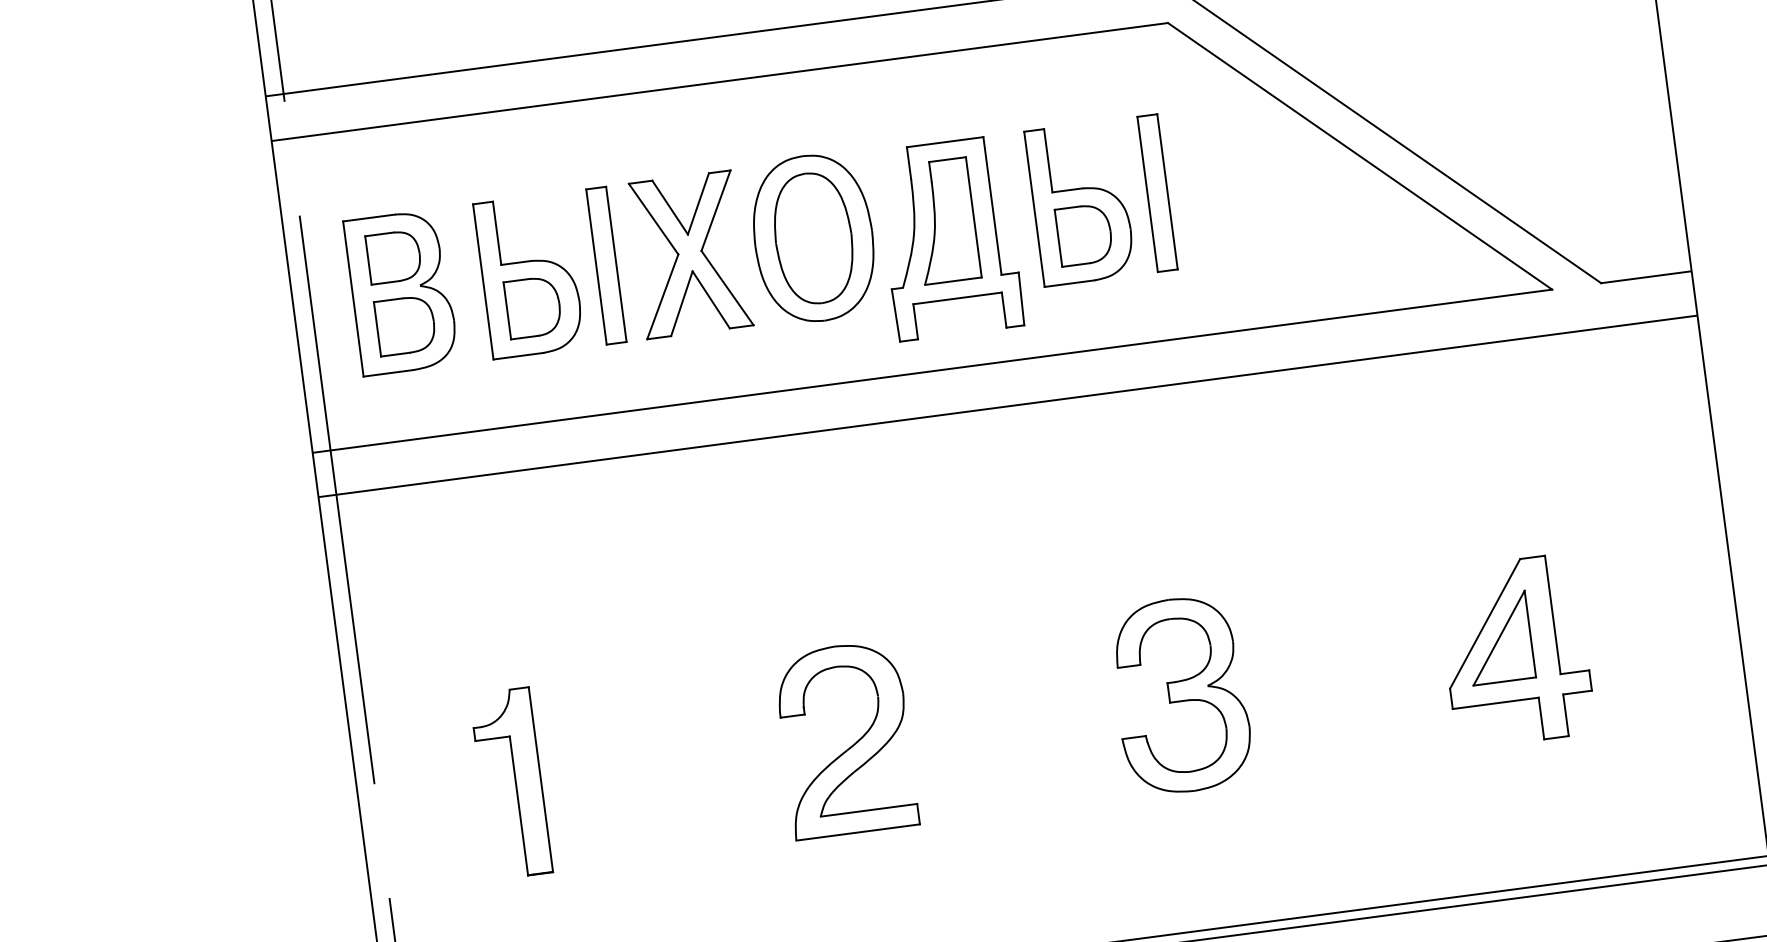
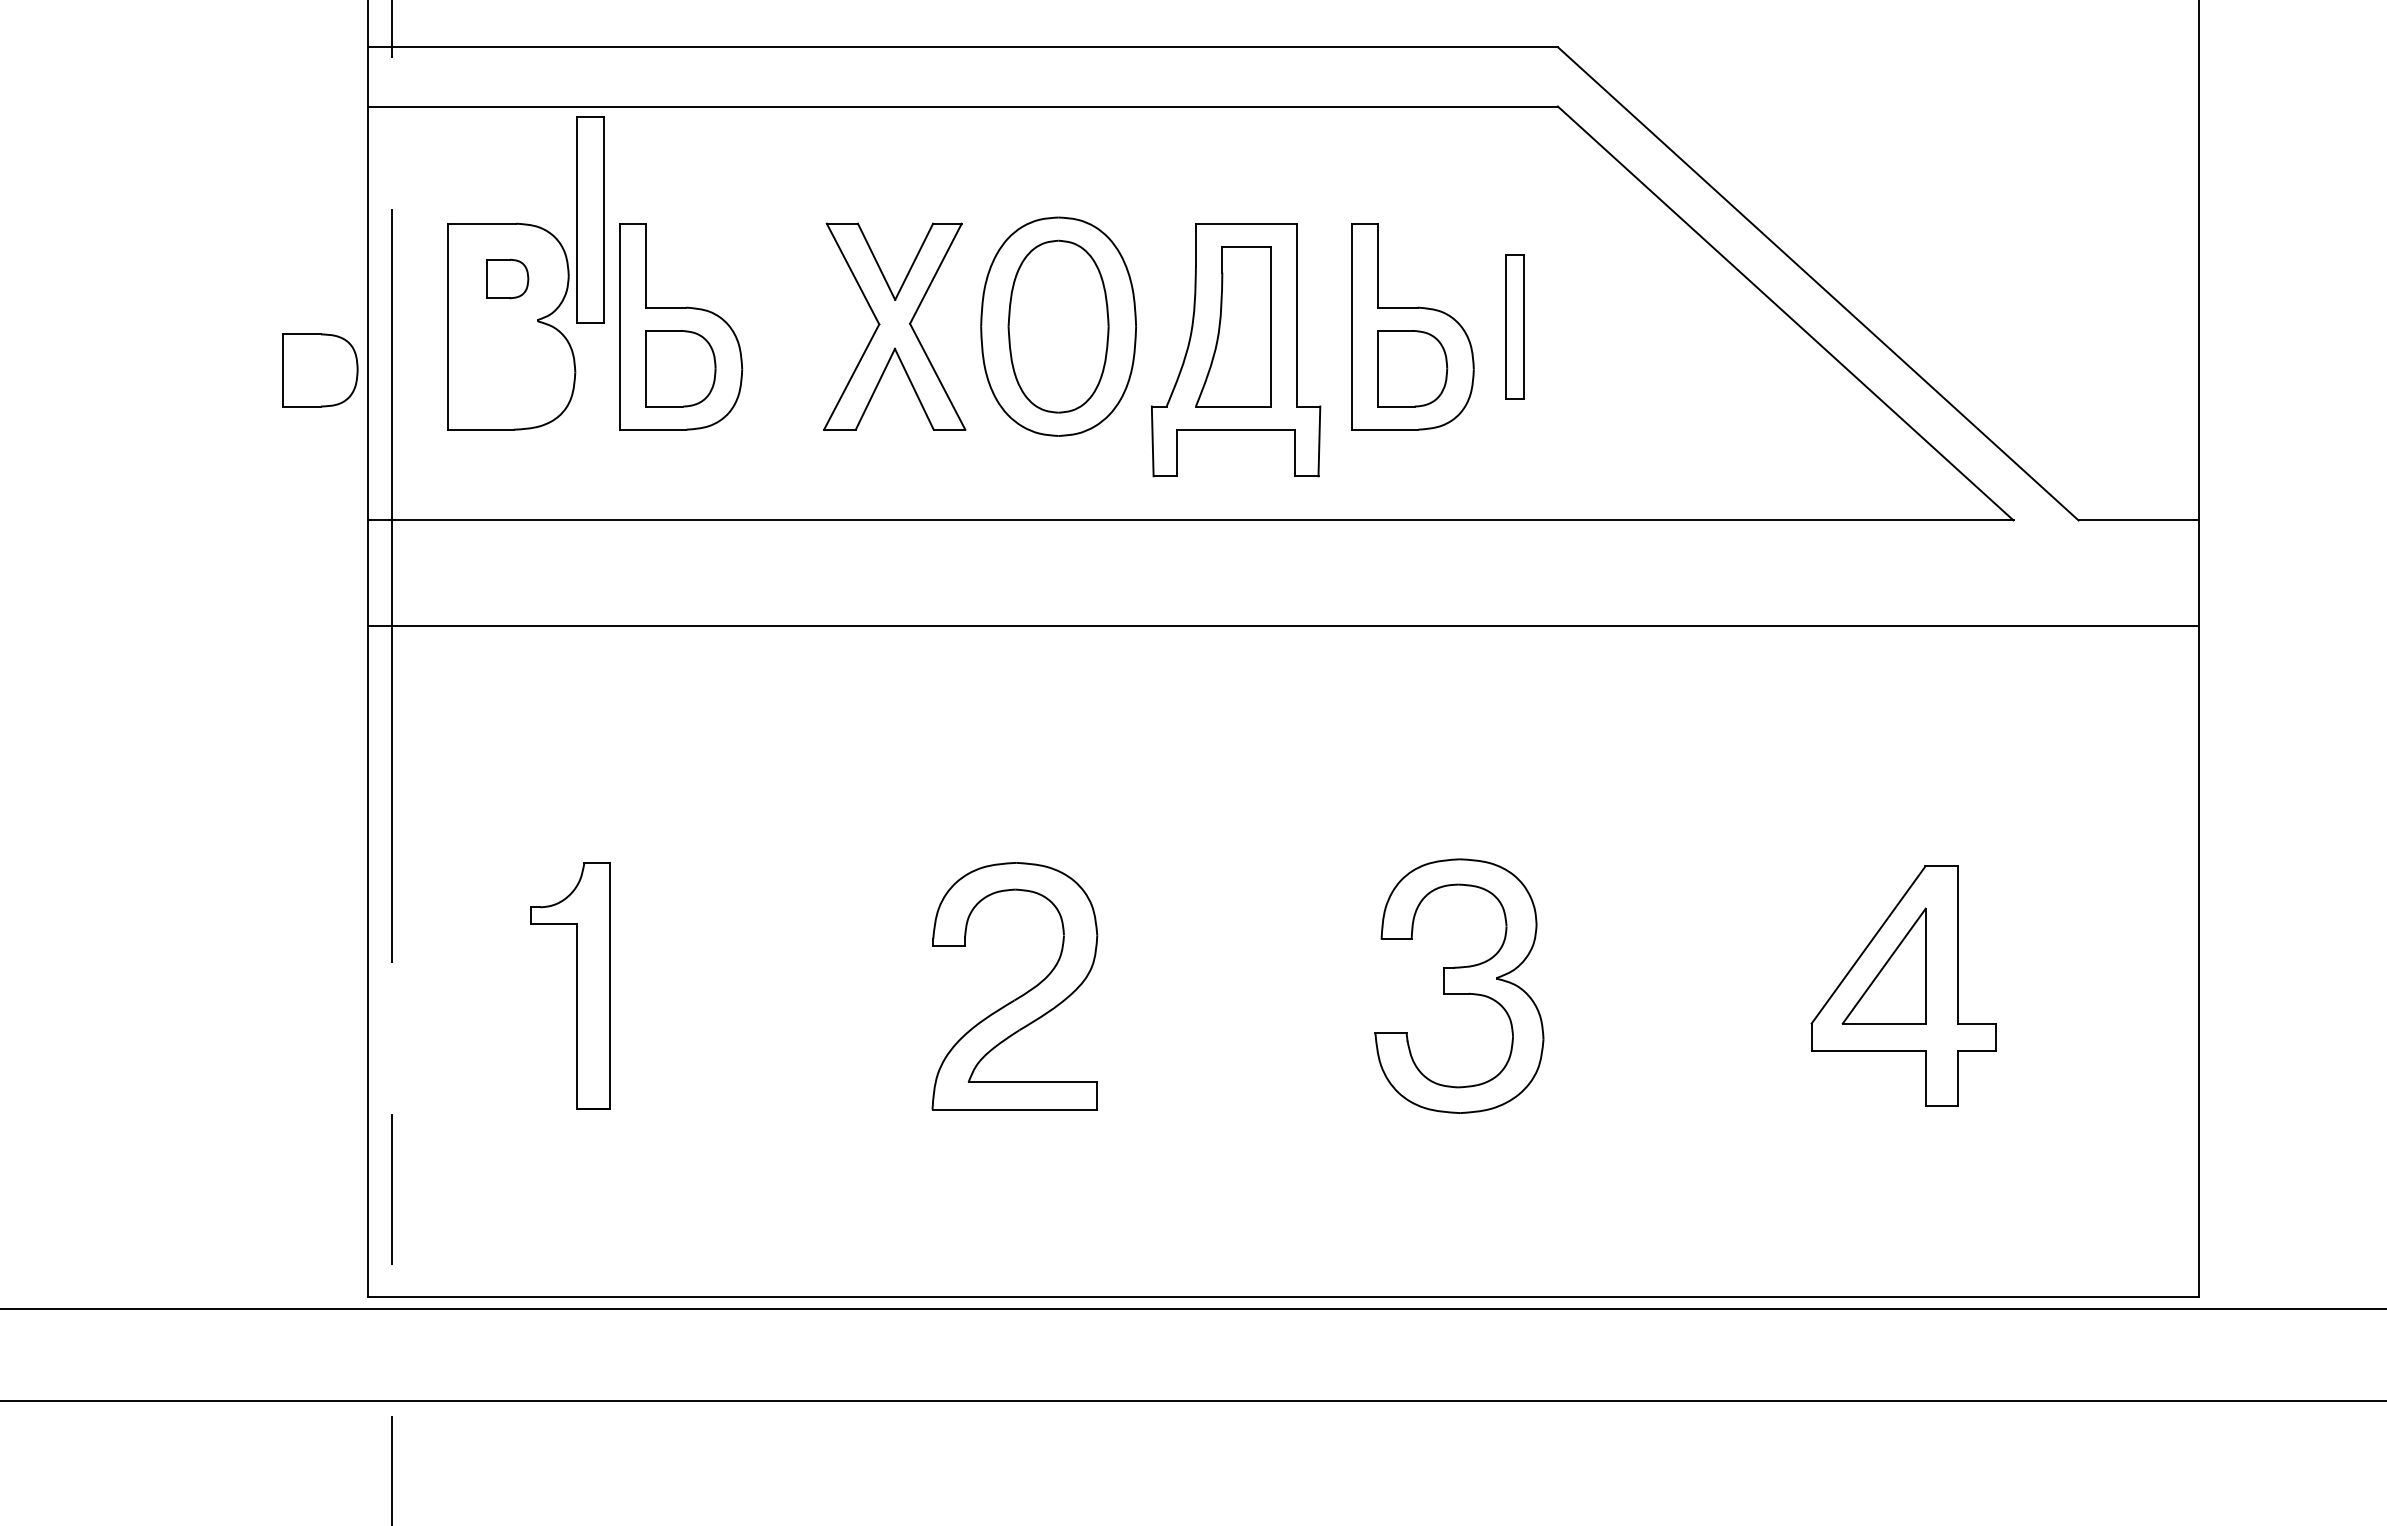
part: (1157, 193) -> (1514, 326), size x0.7
part: (393, 256) -> (507, 278), size x0.6
part: (606, 265) -> (590, 219), moved
part: (405, 325) -> (320, 370), moved
line: (1008, 406) -> (1283, 626), moved

